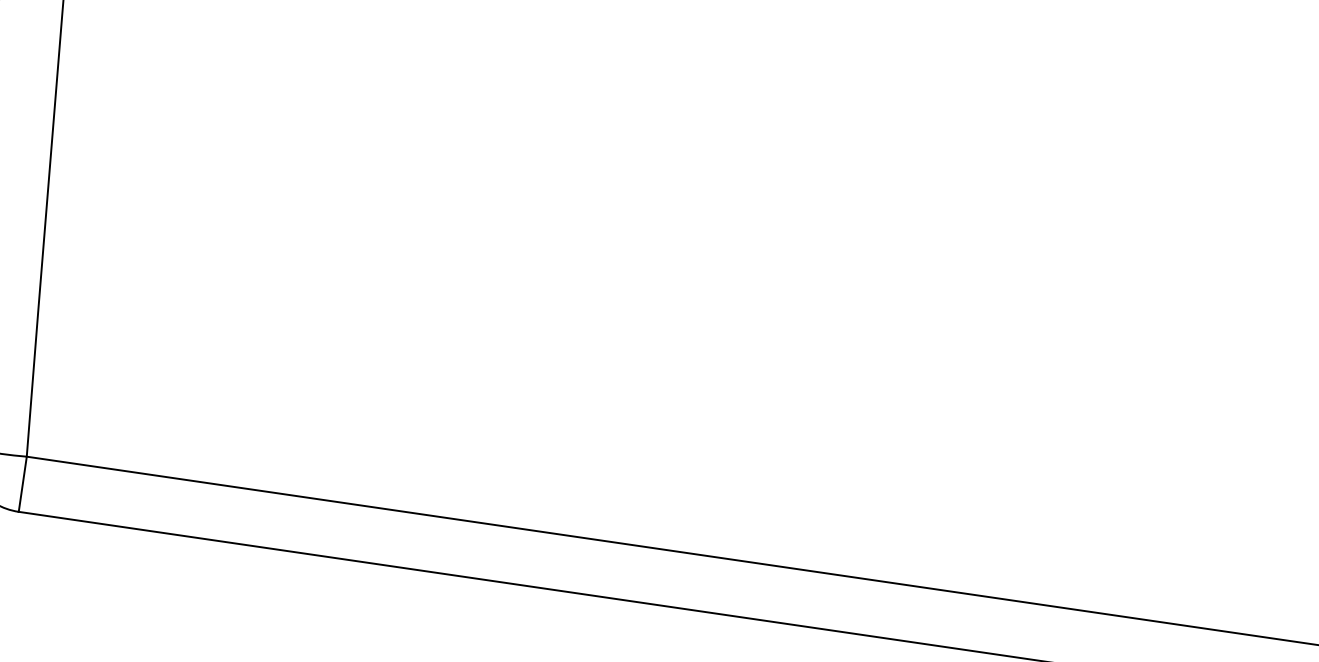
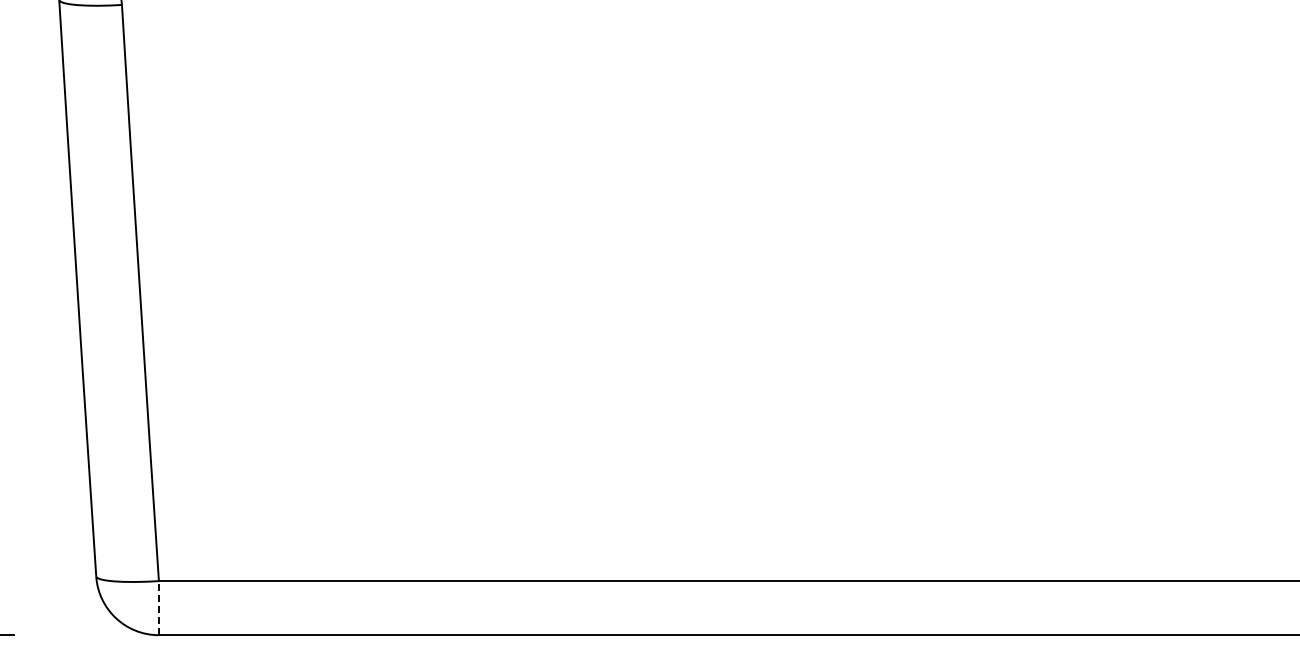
line: (22, 483) -> (158, 607), solid -> dashed

